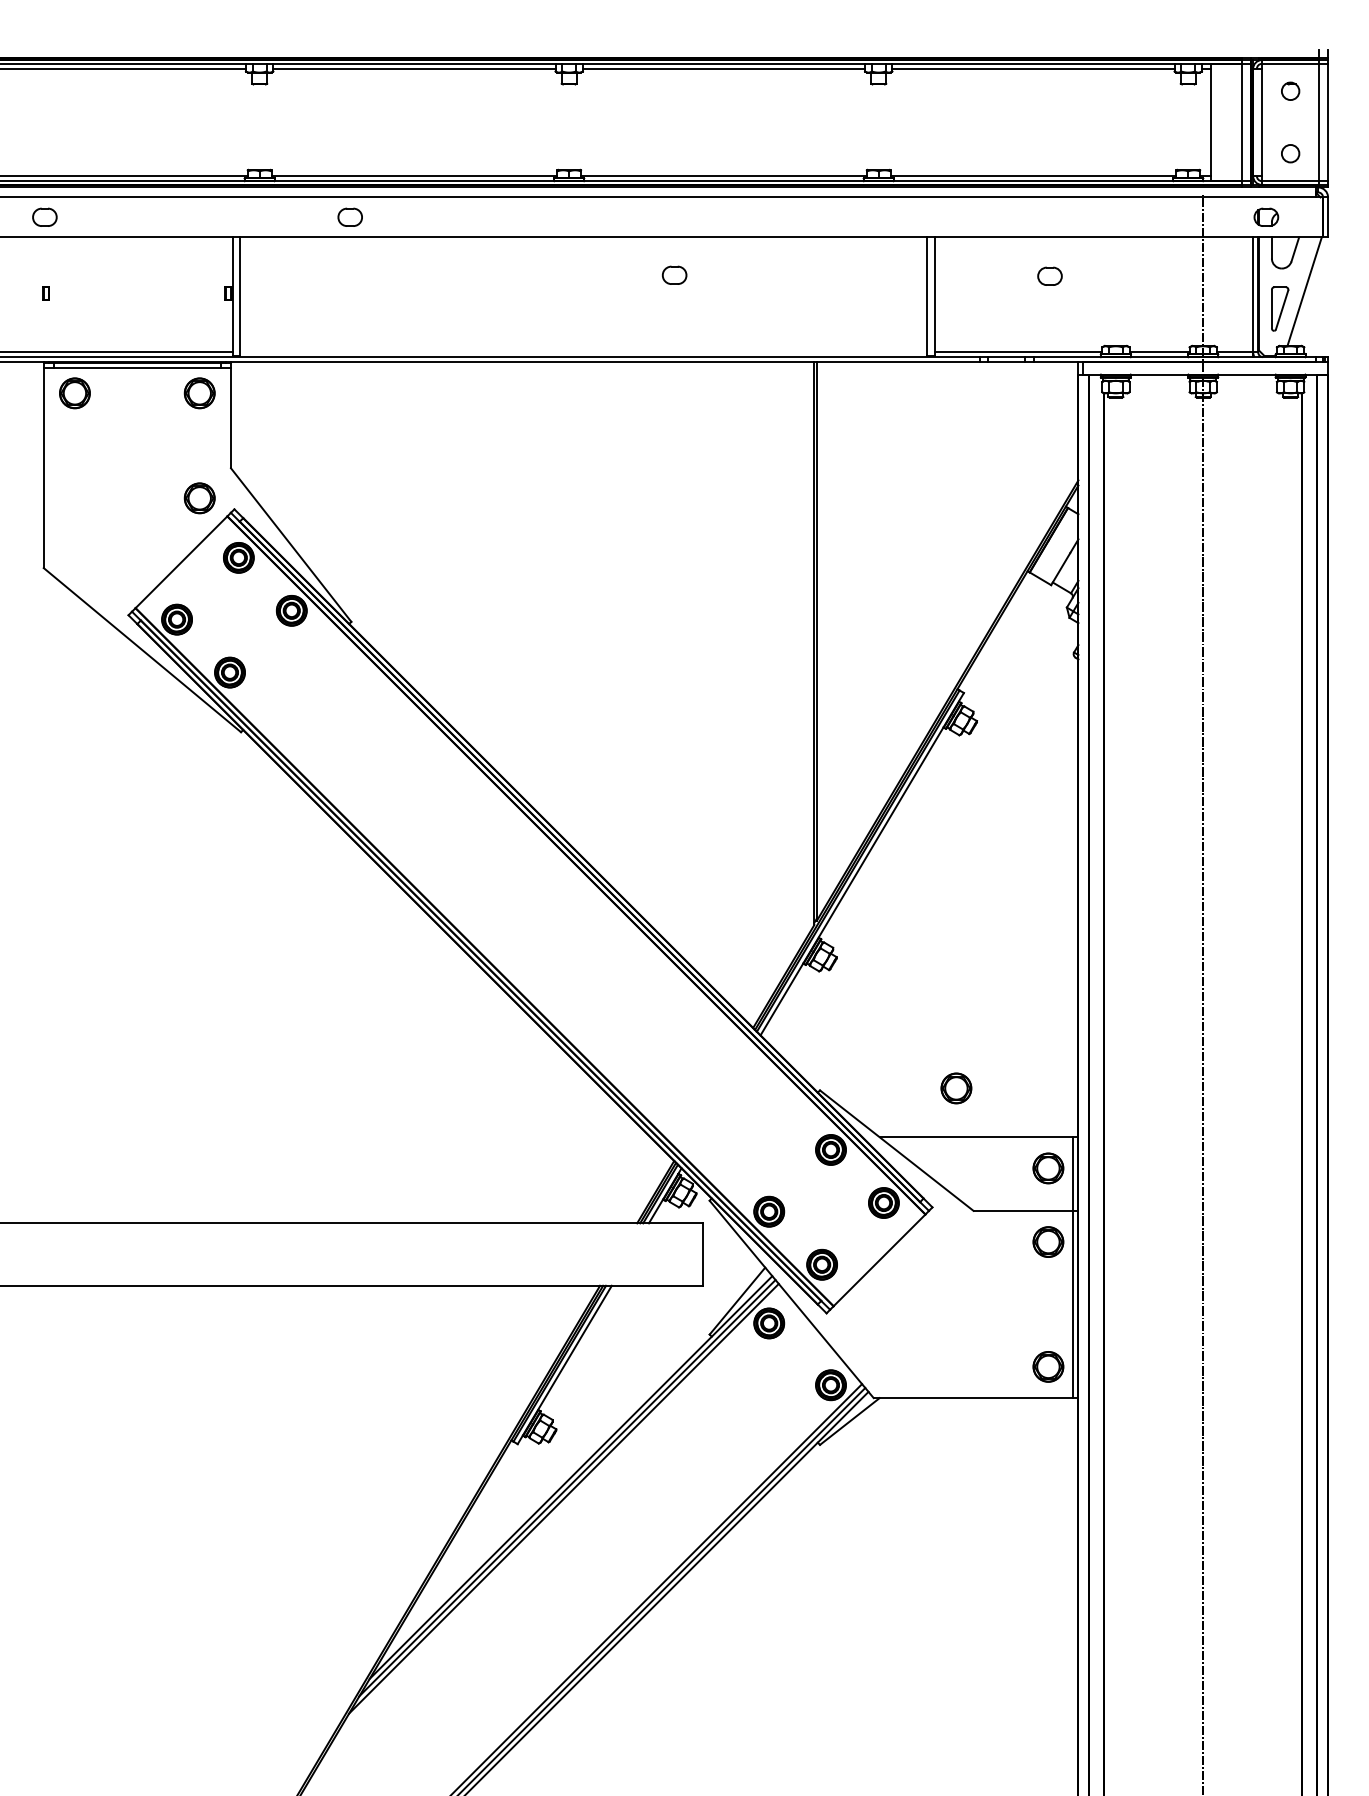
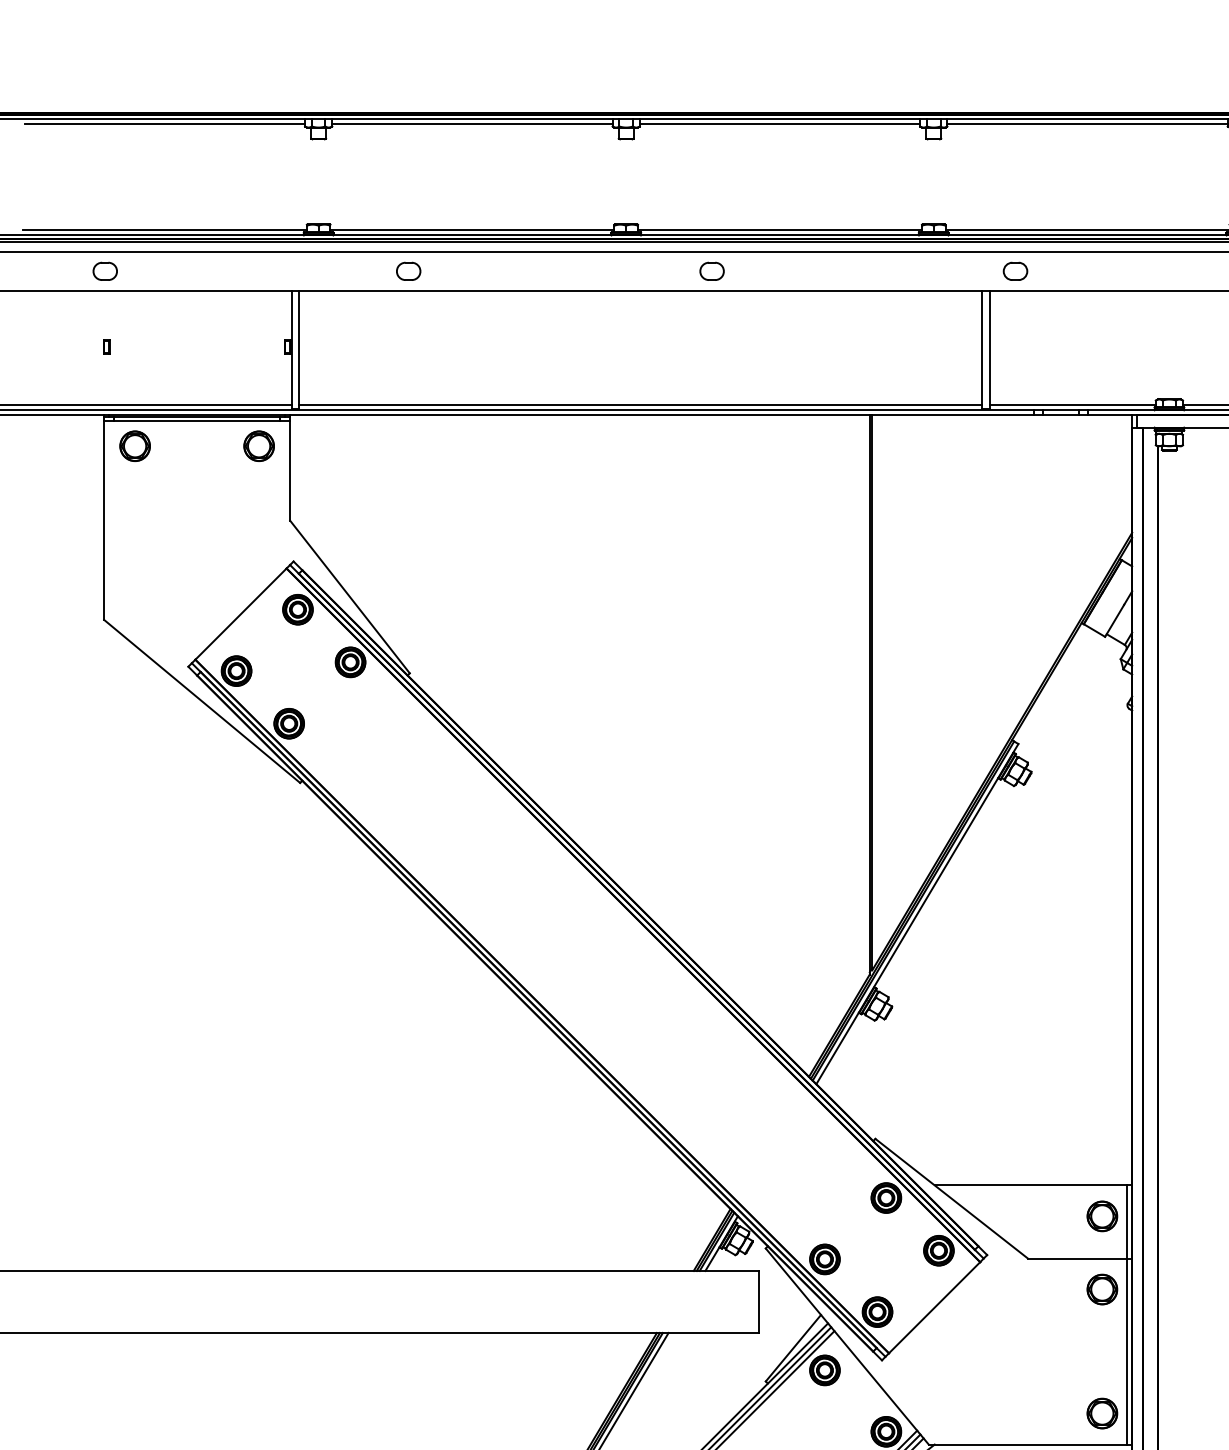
part: (674, 274) -> (711, 270), moved
part: (1049, 275) -> (1015, 270), moved
line: (583, 352) -> (640, 405), added
part: (199, 498) -> (258, 550), removed
part: (956, 1088) -> (1011, 1136), removed

